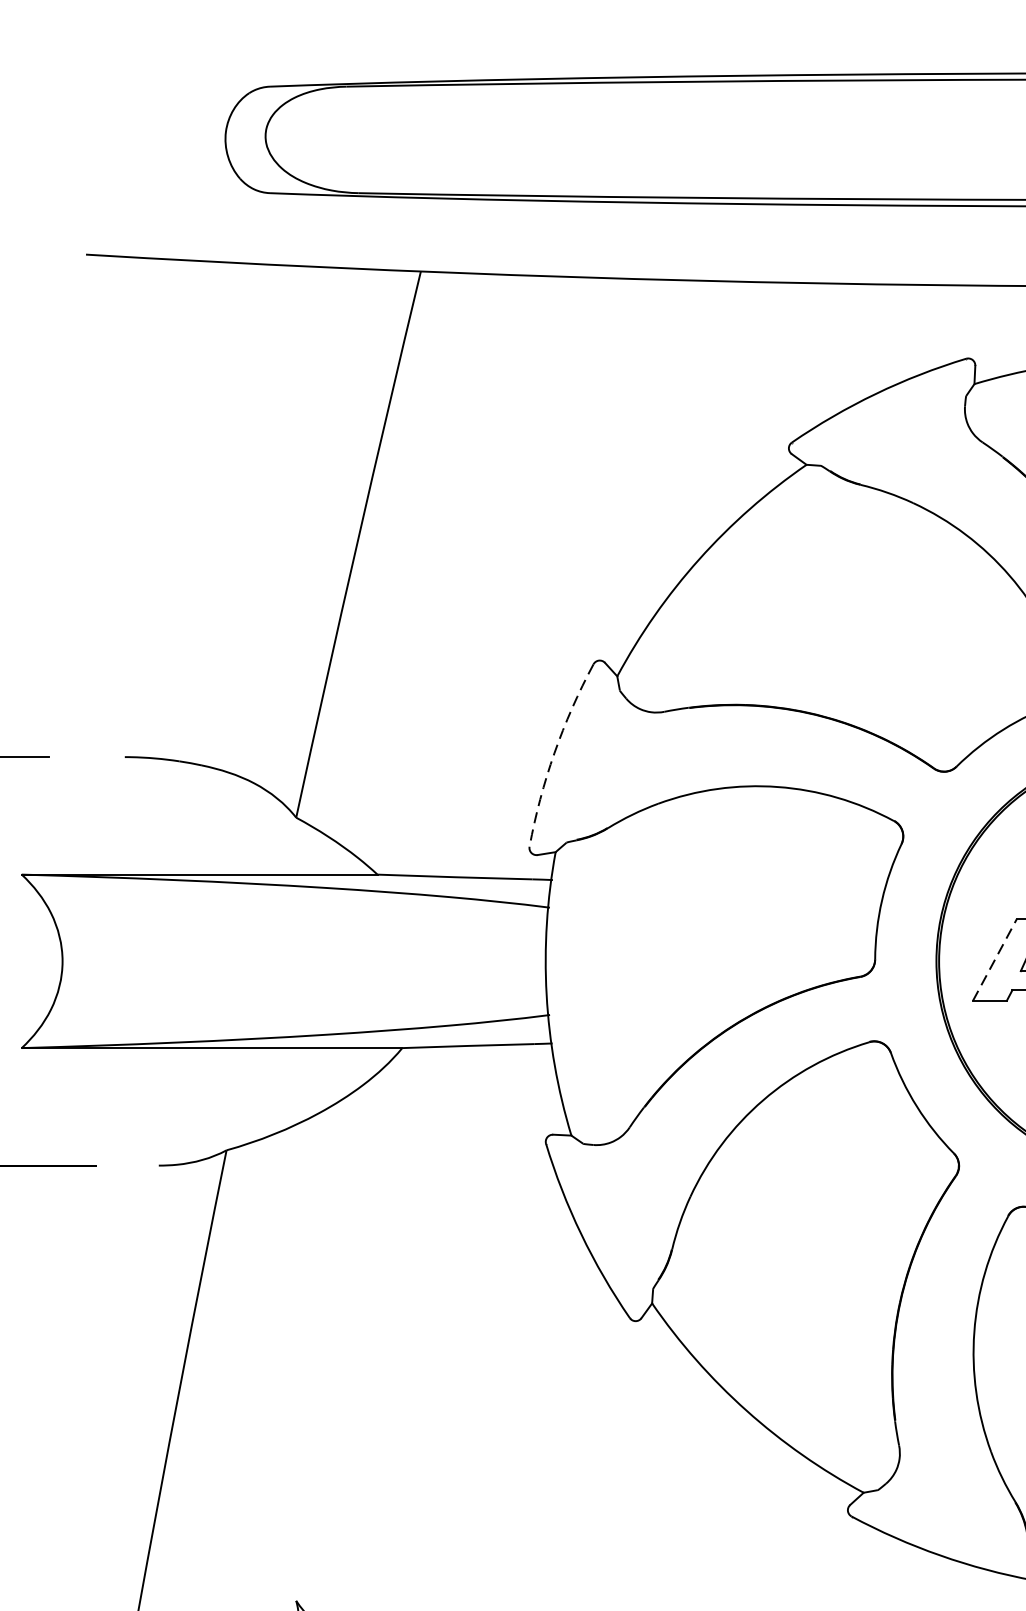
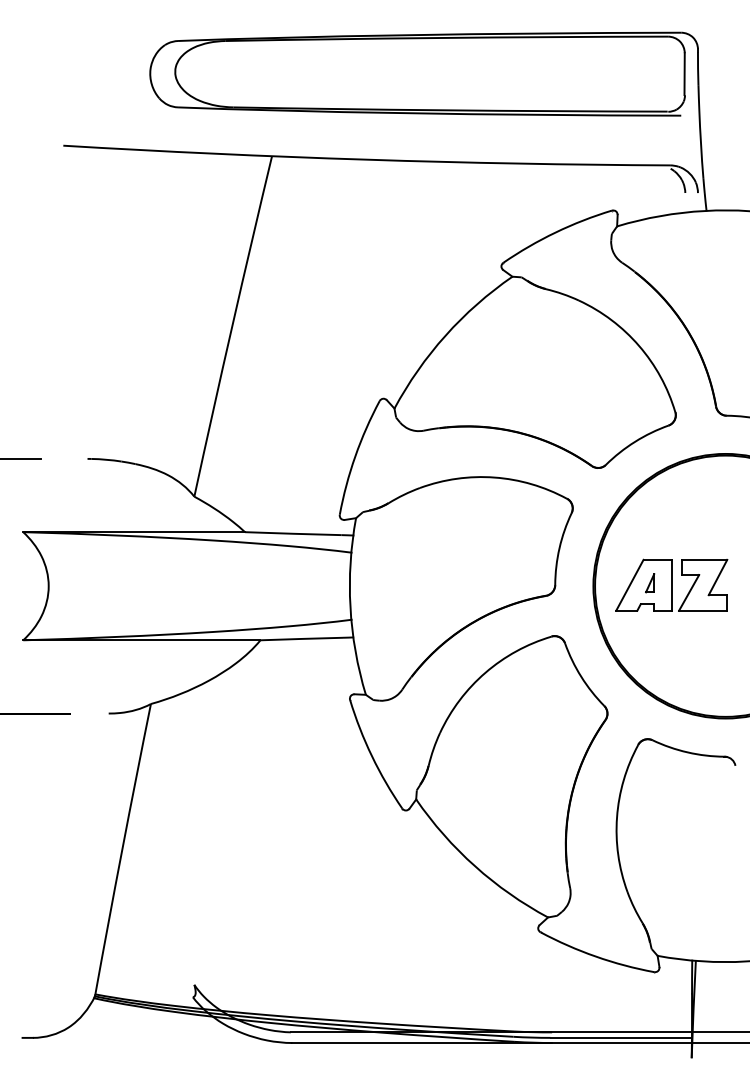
arc: (554, 753) -> (355, 456), dashed -> solid
line: (994, 960) -> (629, 585), dashed -> solid

